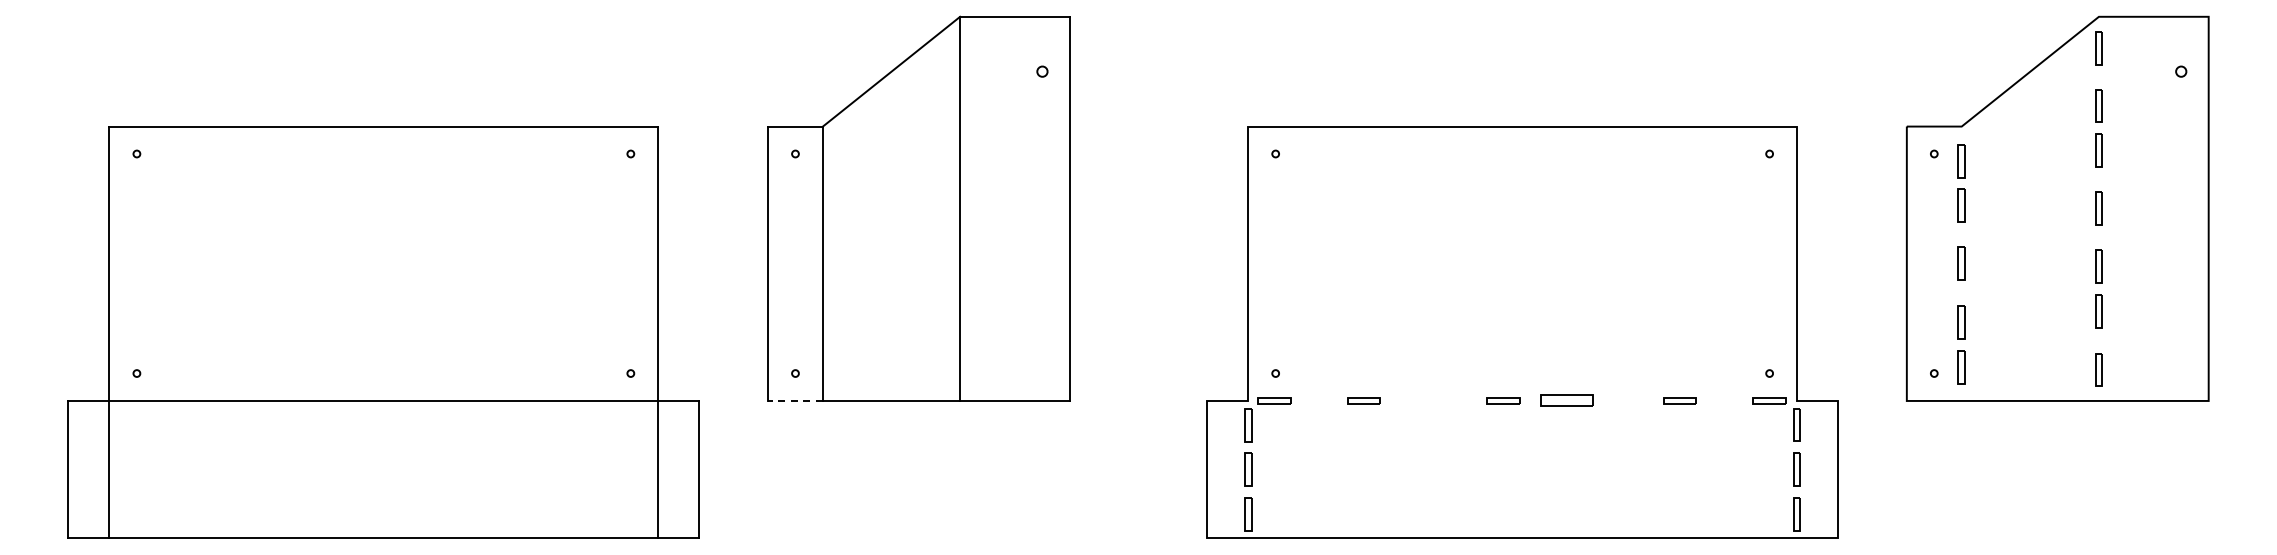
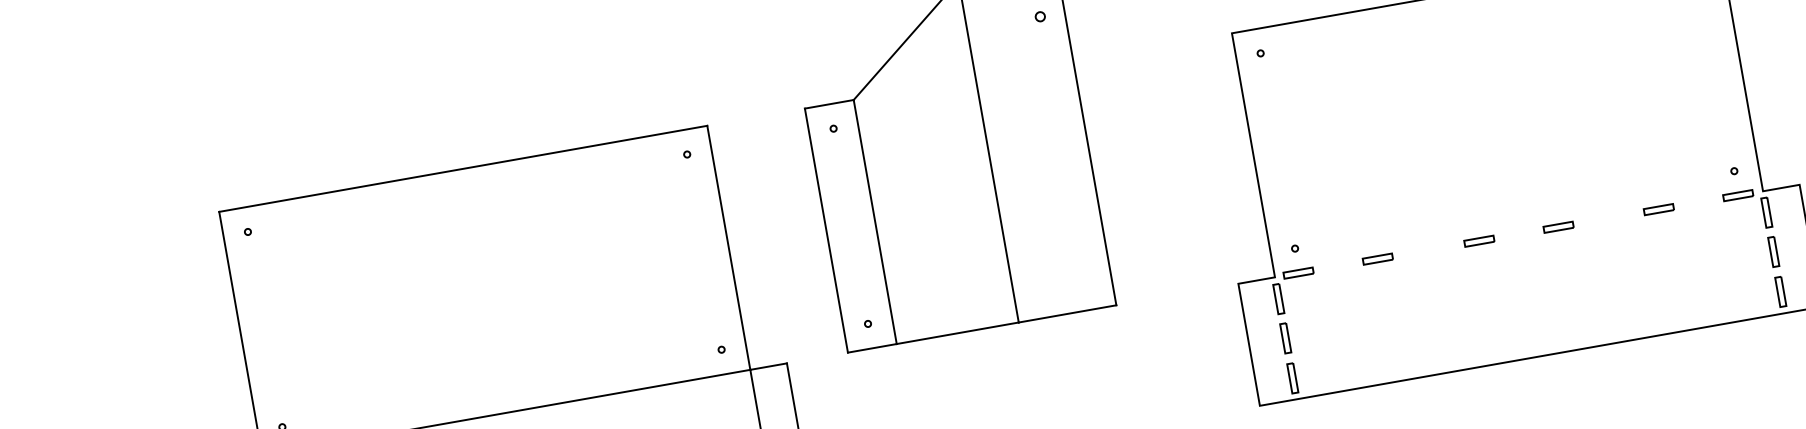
line: (794, 400) -> (871, 348), dashed -> solid
part: (1503, 400) -> (1479, 240), moved
part: (1567, 400) -> (1558, 226), size x0.62

